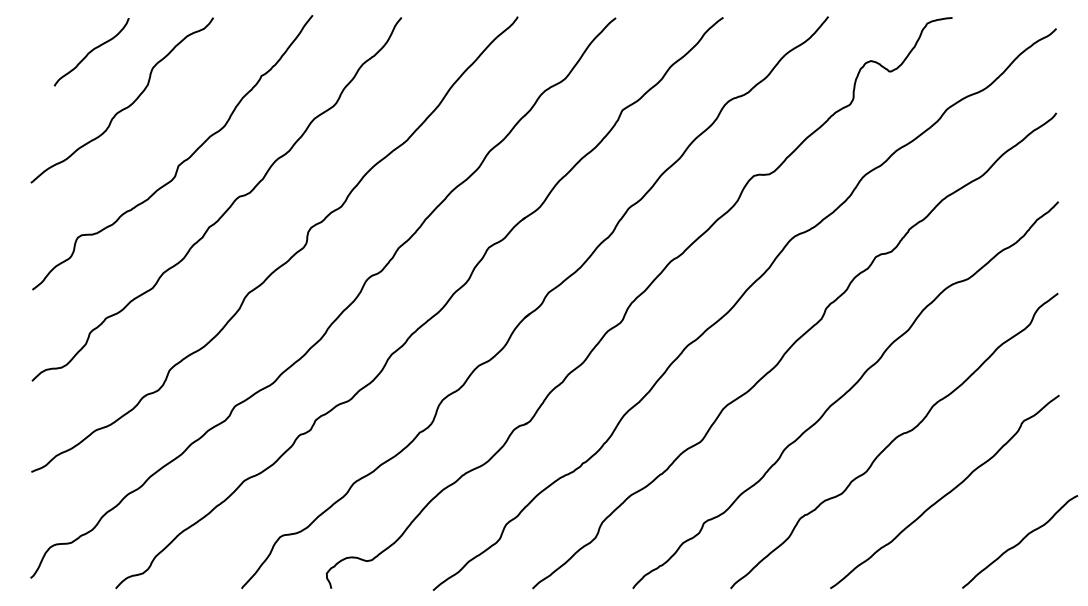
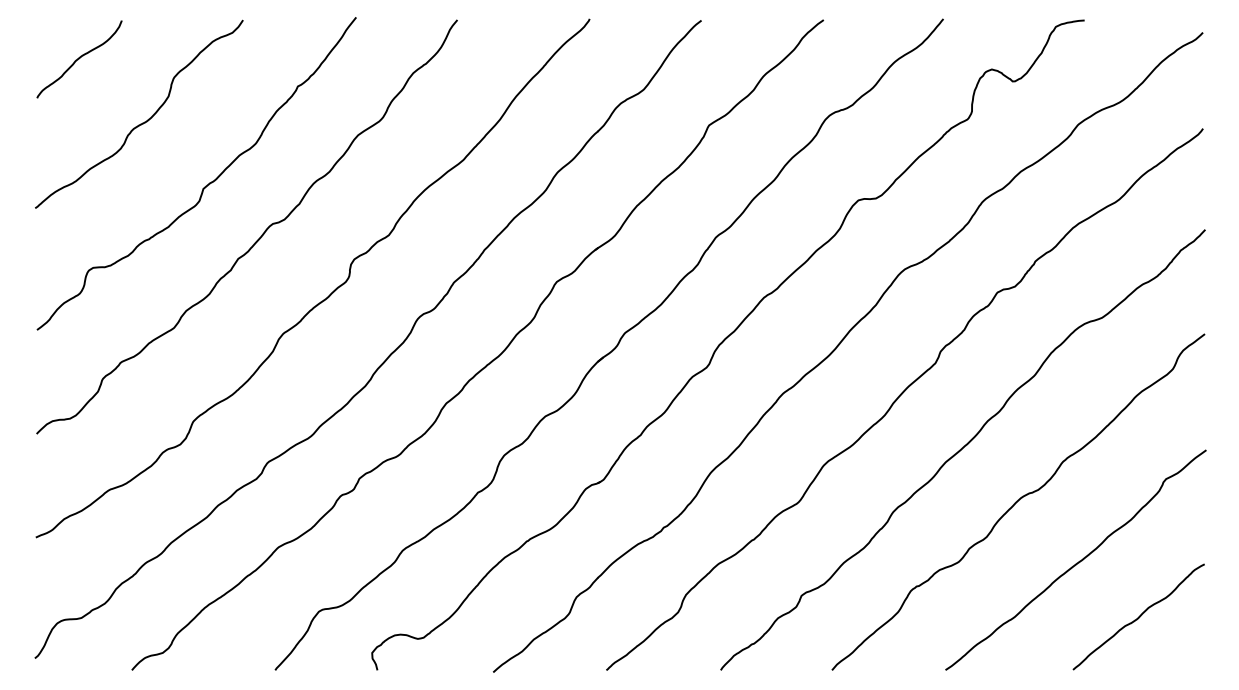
curve: (91, 52) -> (79, 59), moved
curve: (1020, 541) -> (1139, 616), moved

